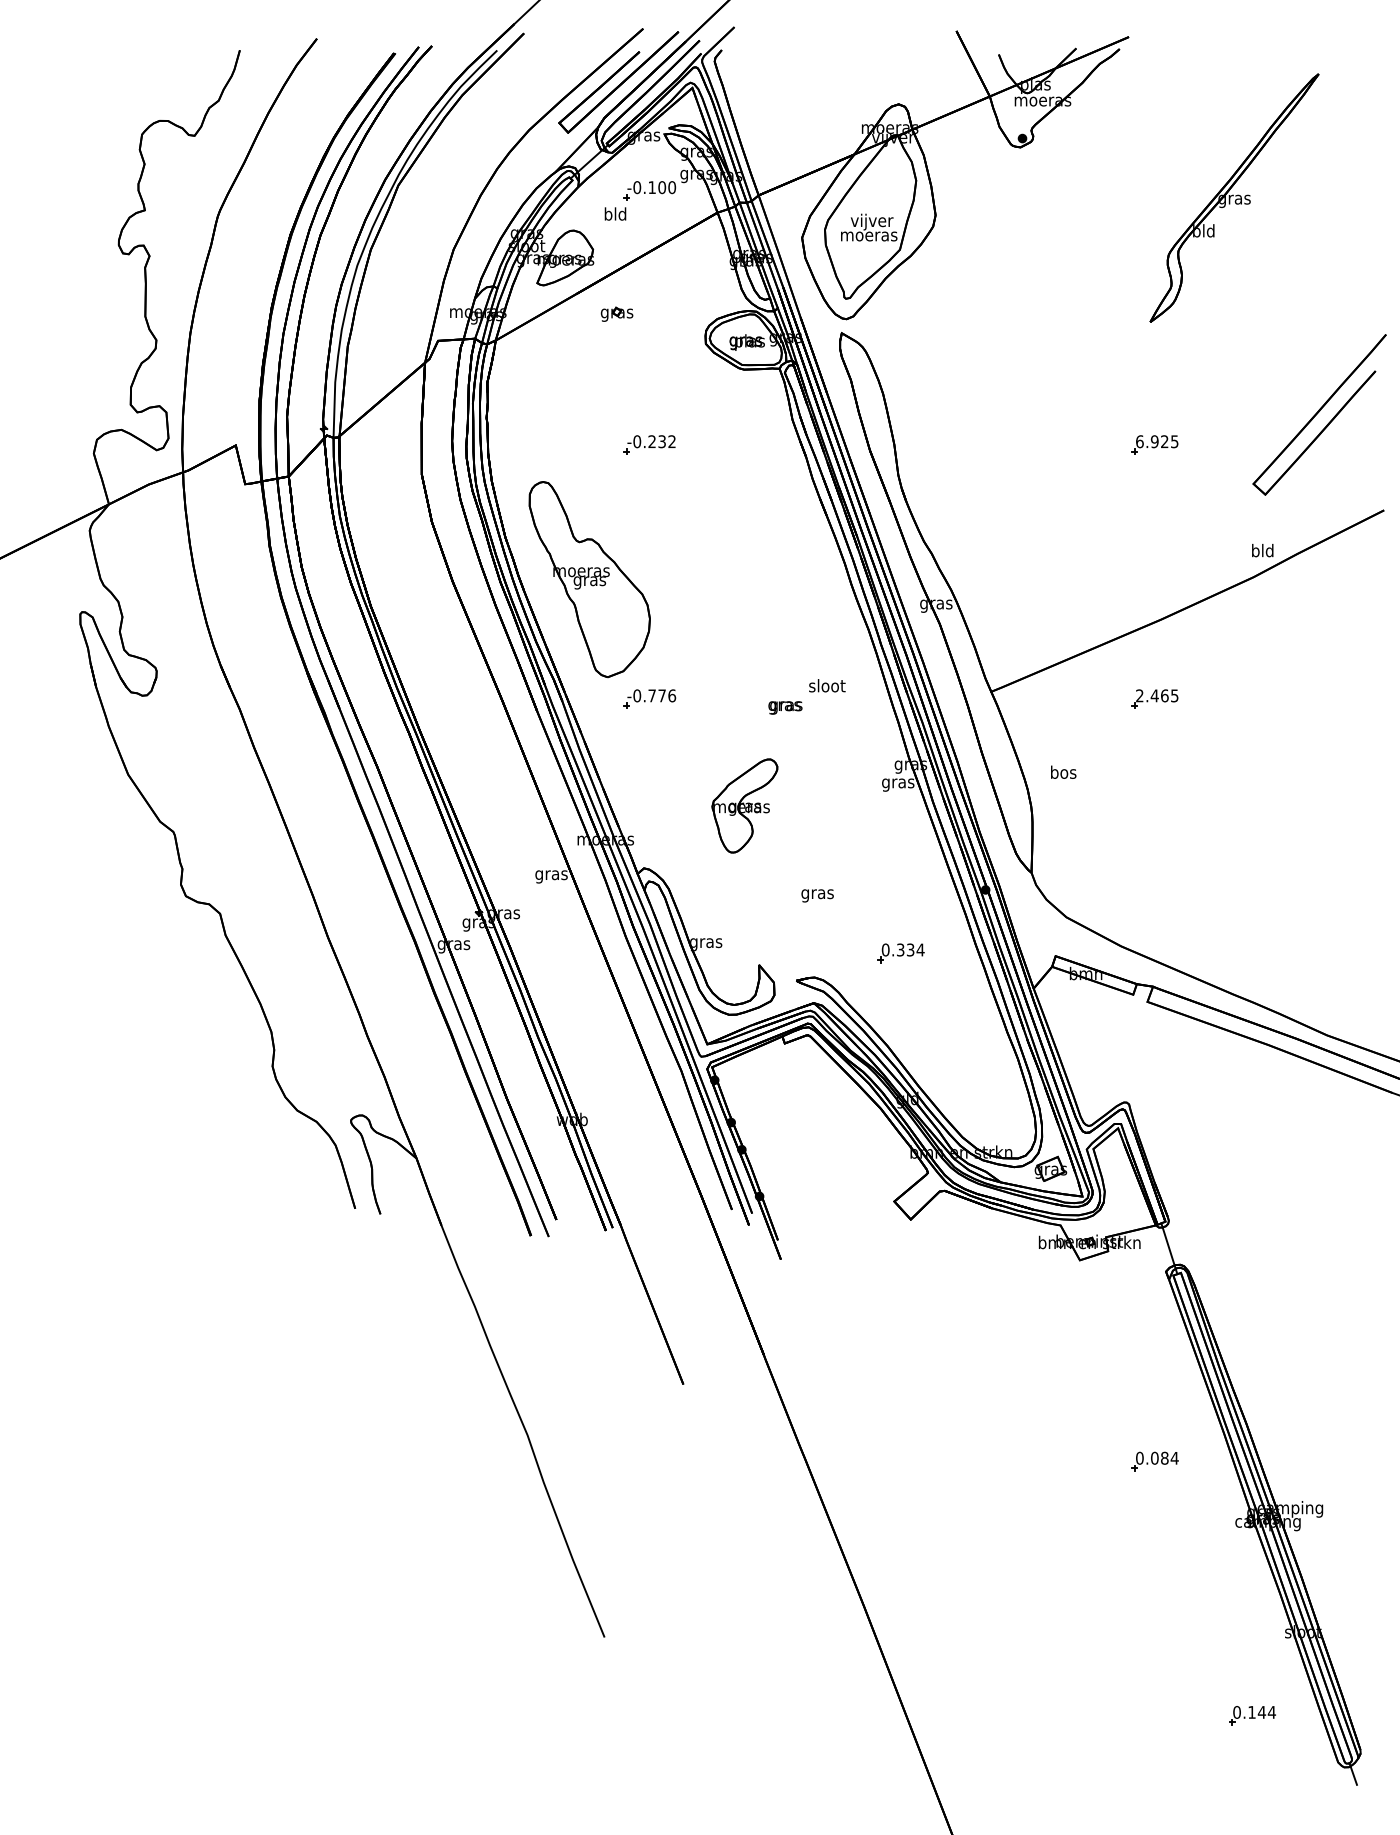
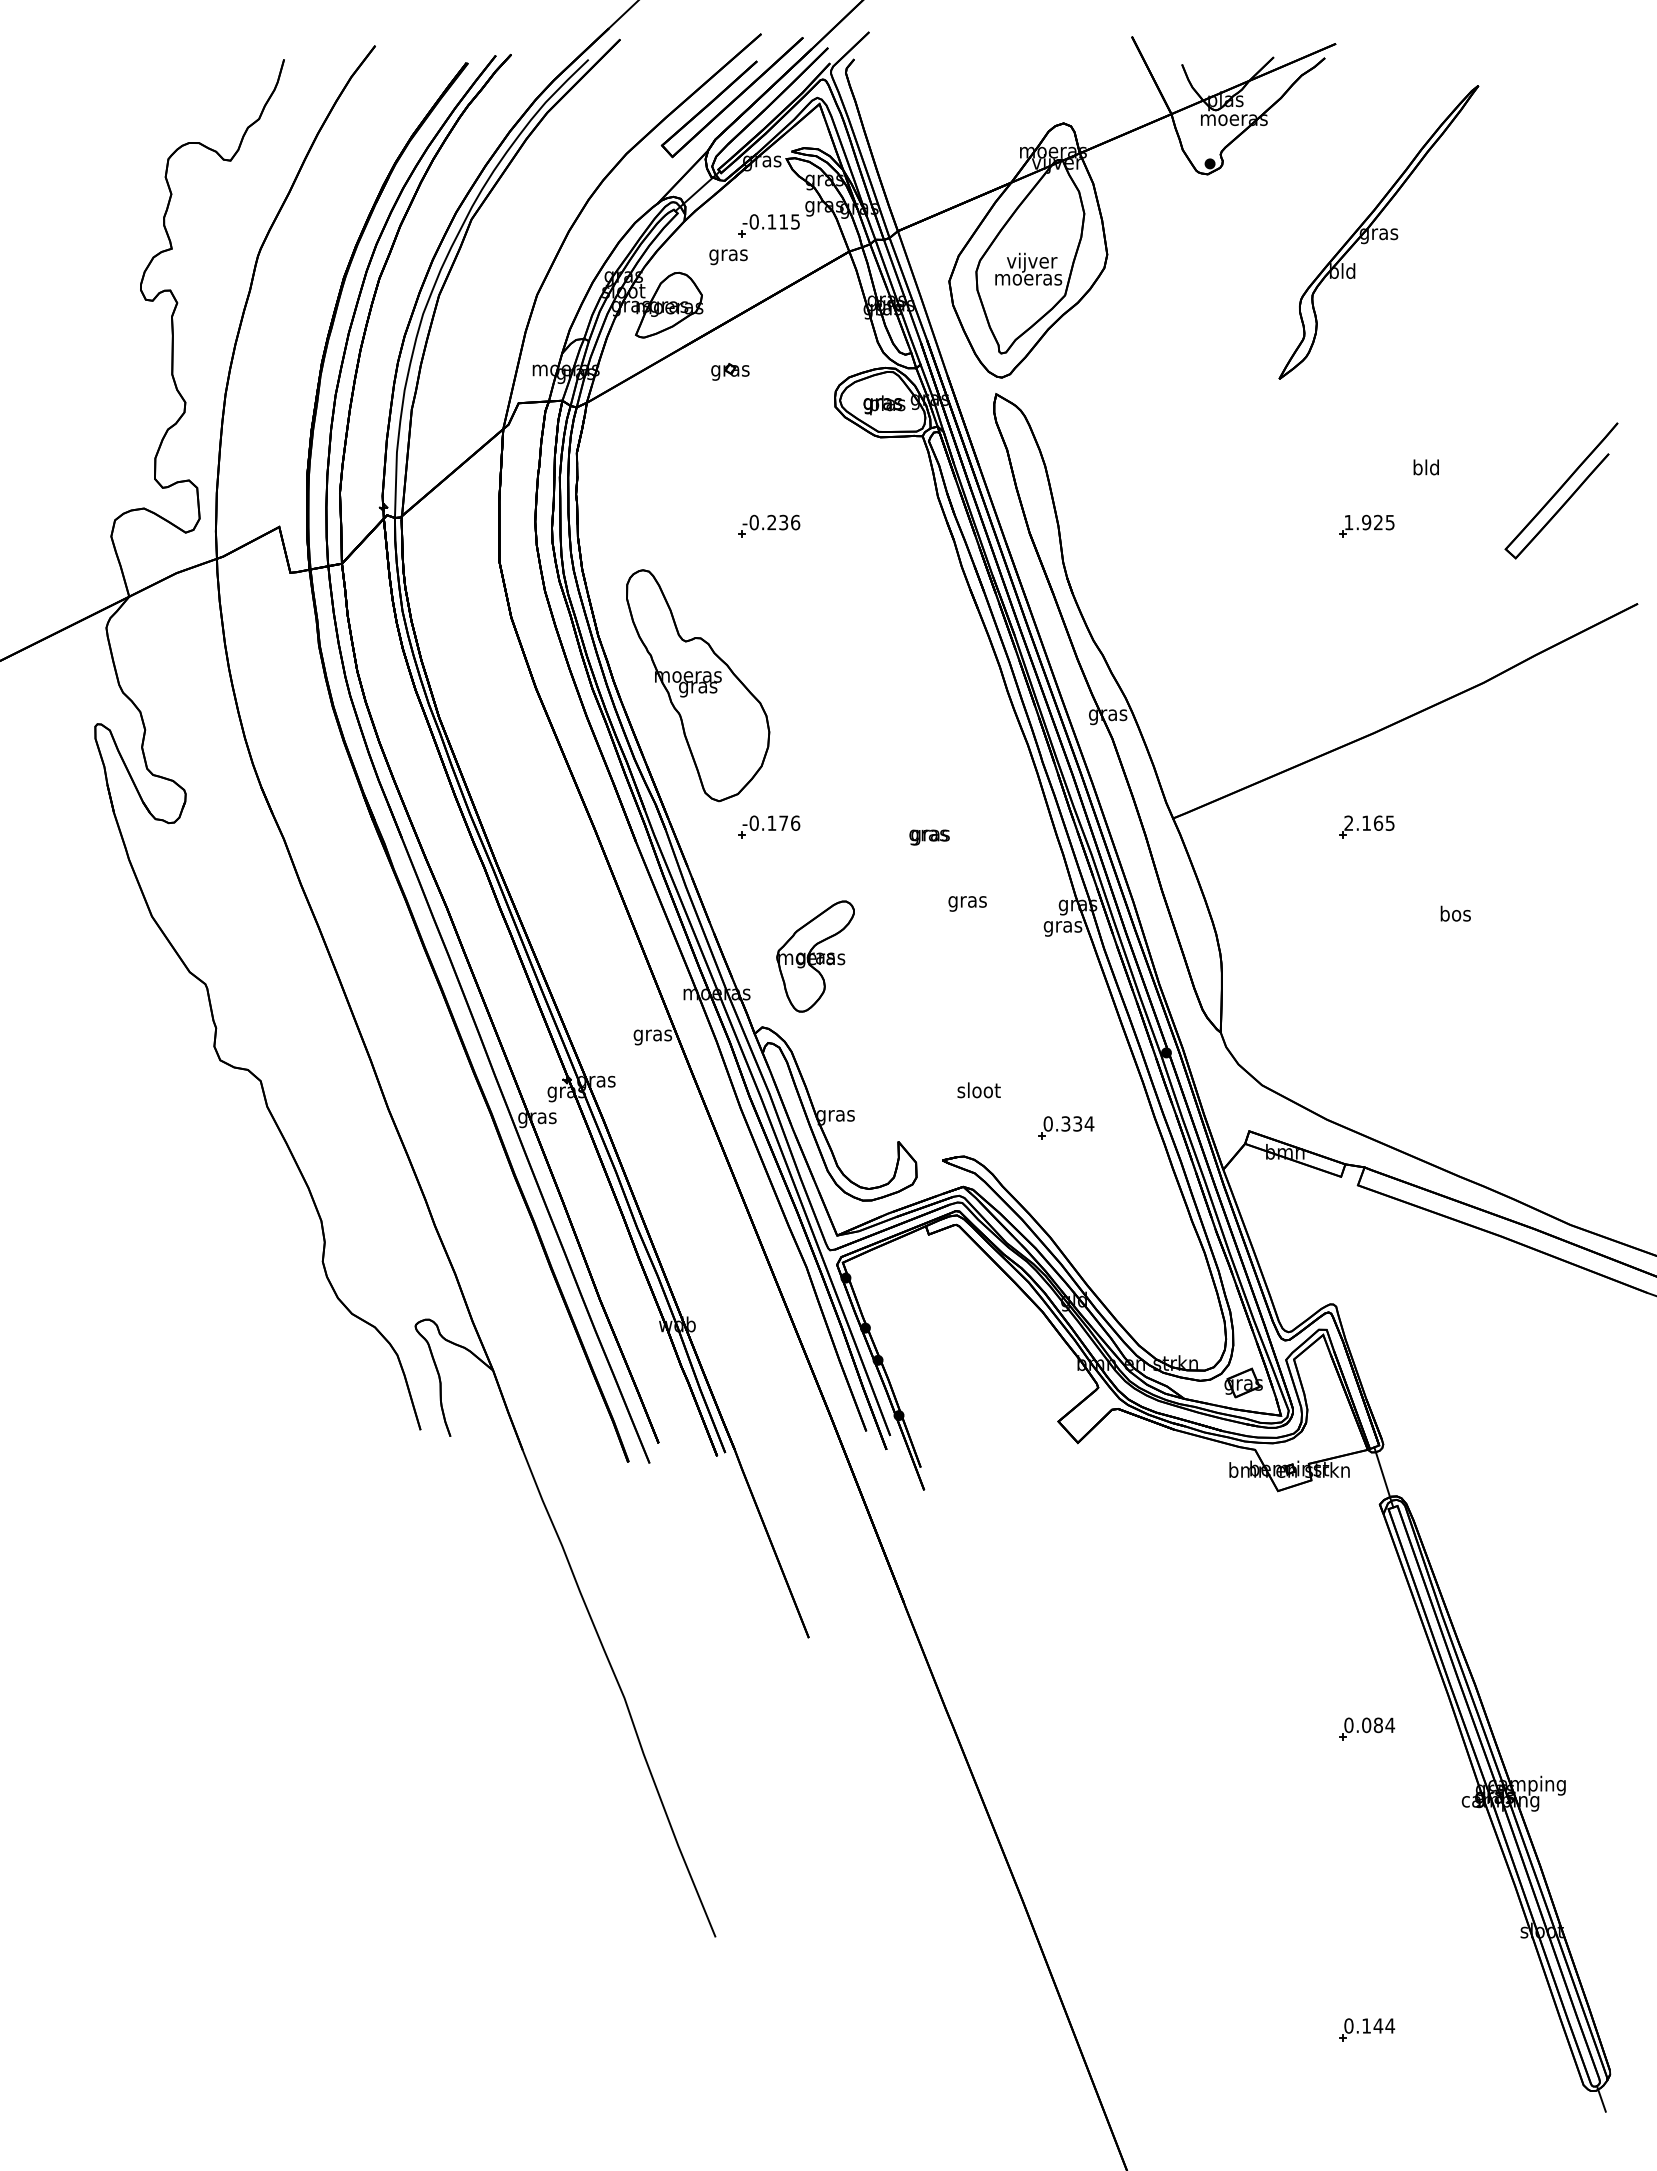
text: (667, 187) -> (789, 221), -0.100 -> -0.115
part: (1234, 198) -> (1378, 232), moved
text: (615, 215) -> (728, 255), bld -> gras
part: (1319, 414) -> (1561, 490), size x0.71
text: (672, 441) -> (795, 522), -0.232 -> -0.236
text: (1139, 441) -> (1348, 522), 6.925 -> 1.925
text: (1262, 550) -> (1425, 467), moved
text: (826, 685) -> (978, 1090), moved
text: (651, 695) -> (771, 822), -0.776 -> -0.176
text: (1154, 695) -> (1366, 822), 2.465 -> 2.165
text: (1063, 772) -> (1455, 913), moved
part: (744, 805) -> (815, 956), moved
text: (817, 895) -> (967, 903), moved
part: (1252, 1715) -> (1367, 2029), moved

